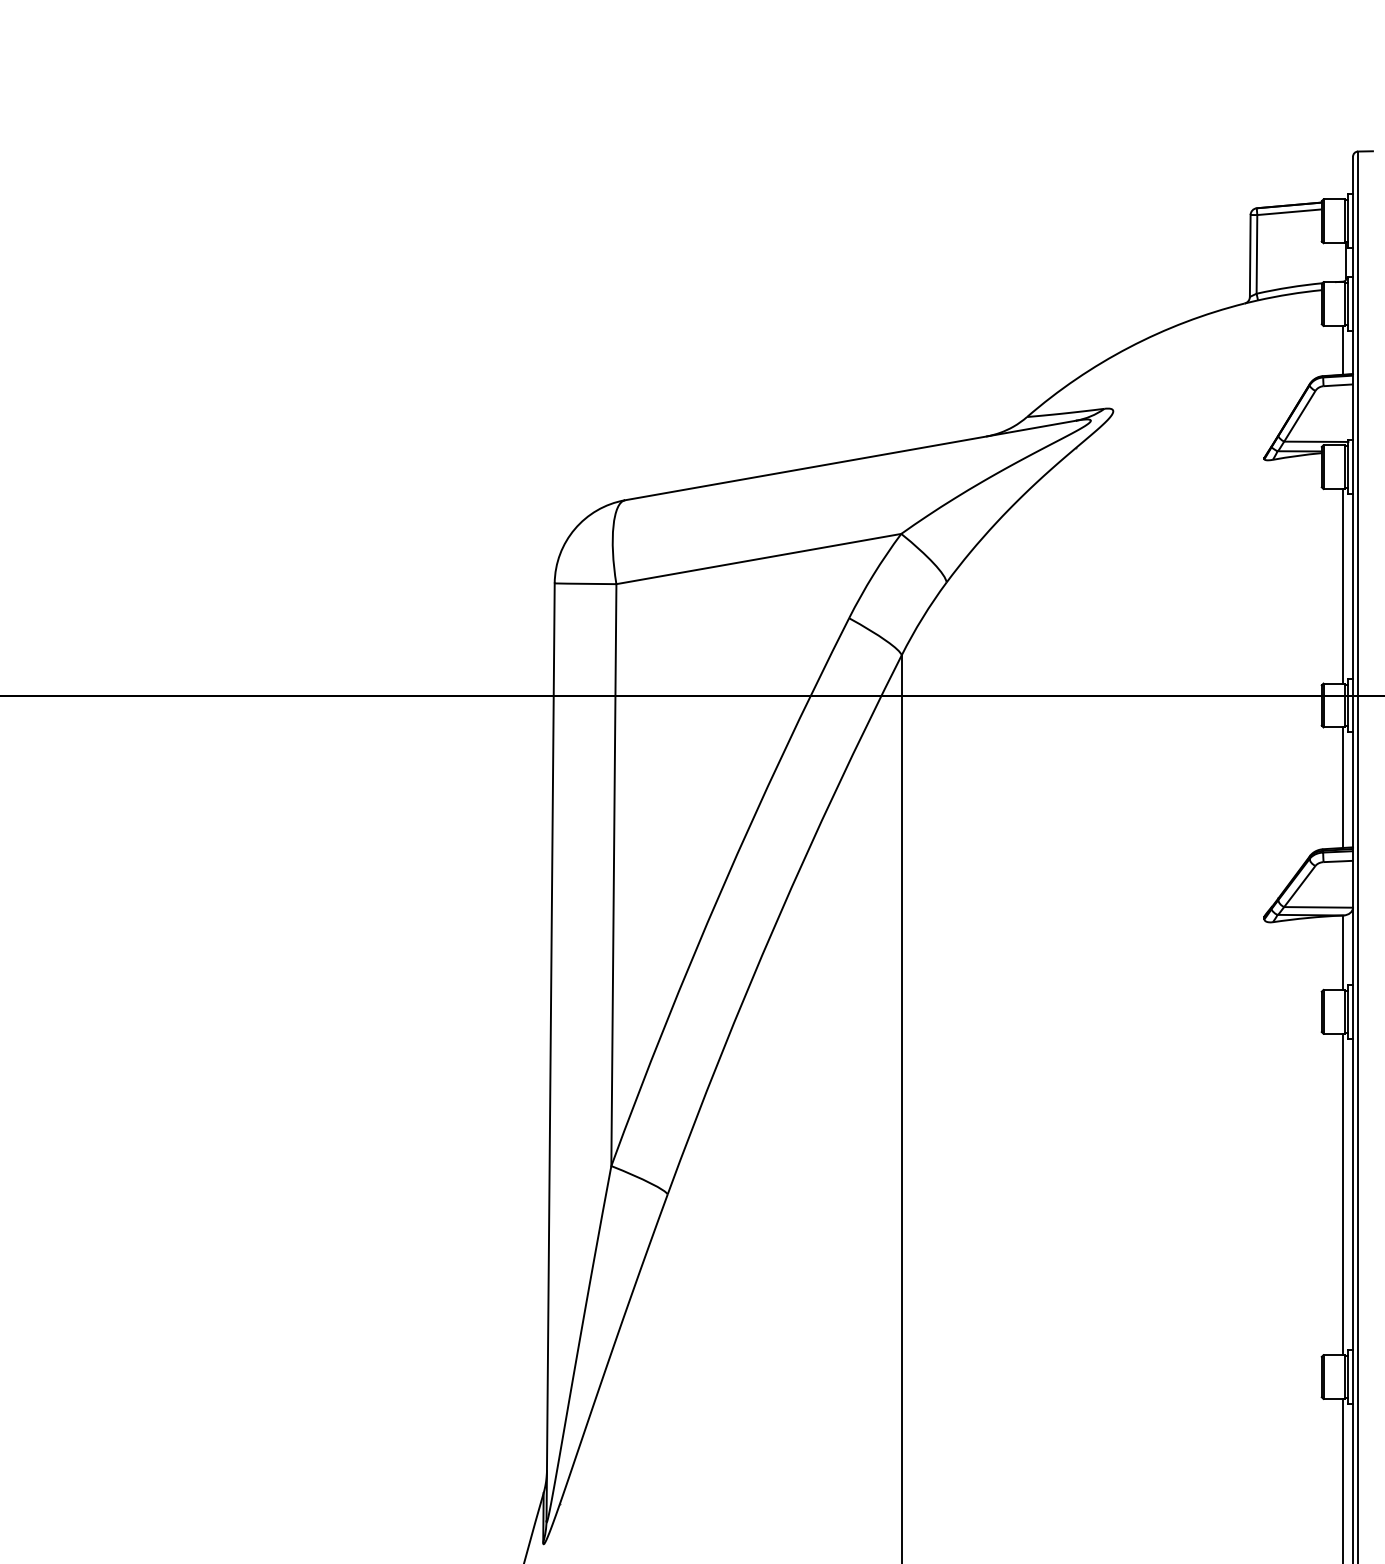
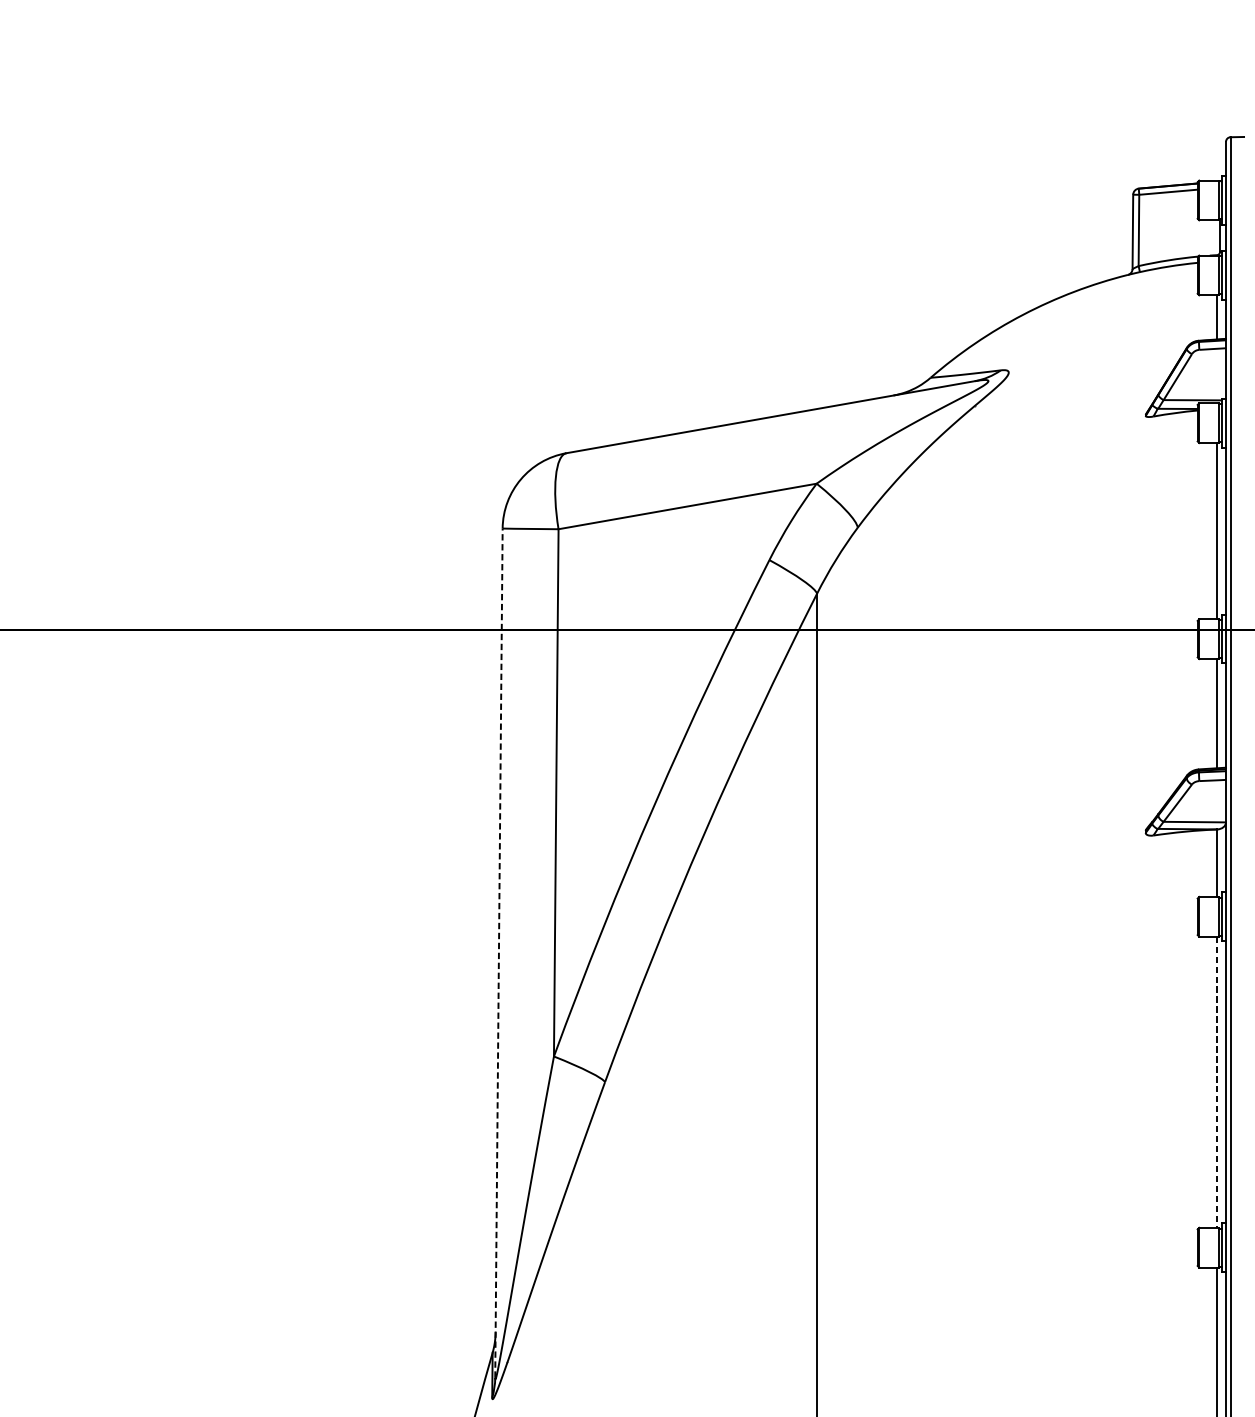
line: (550, 1051) -> (498, 952), solid -> dashed
line: (1343, 1194) -> (1217, 1082), solid -> dashed

